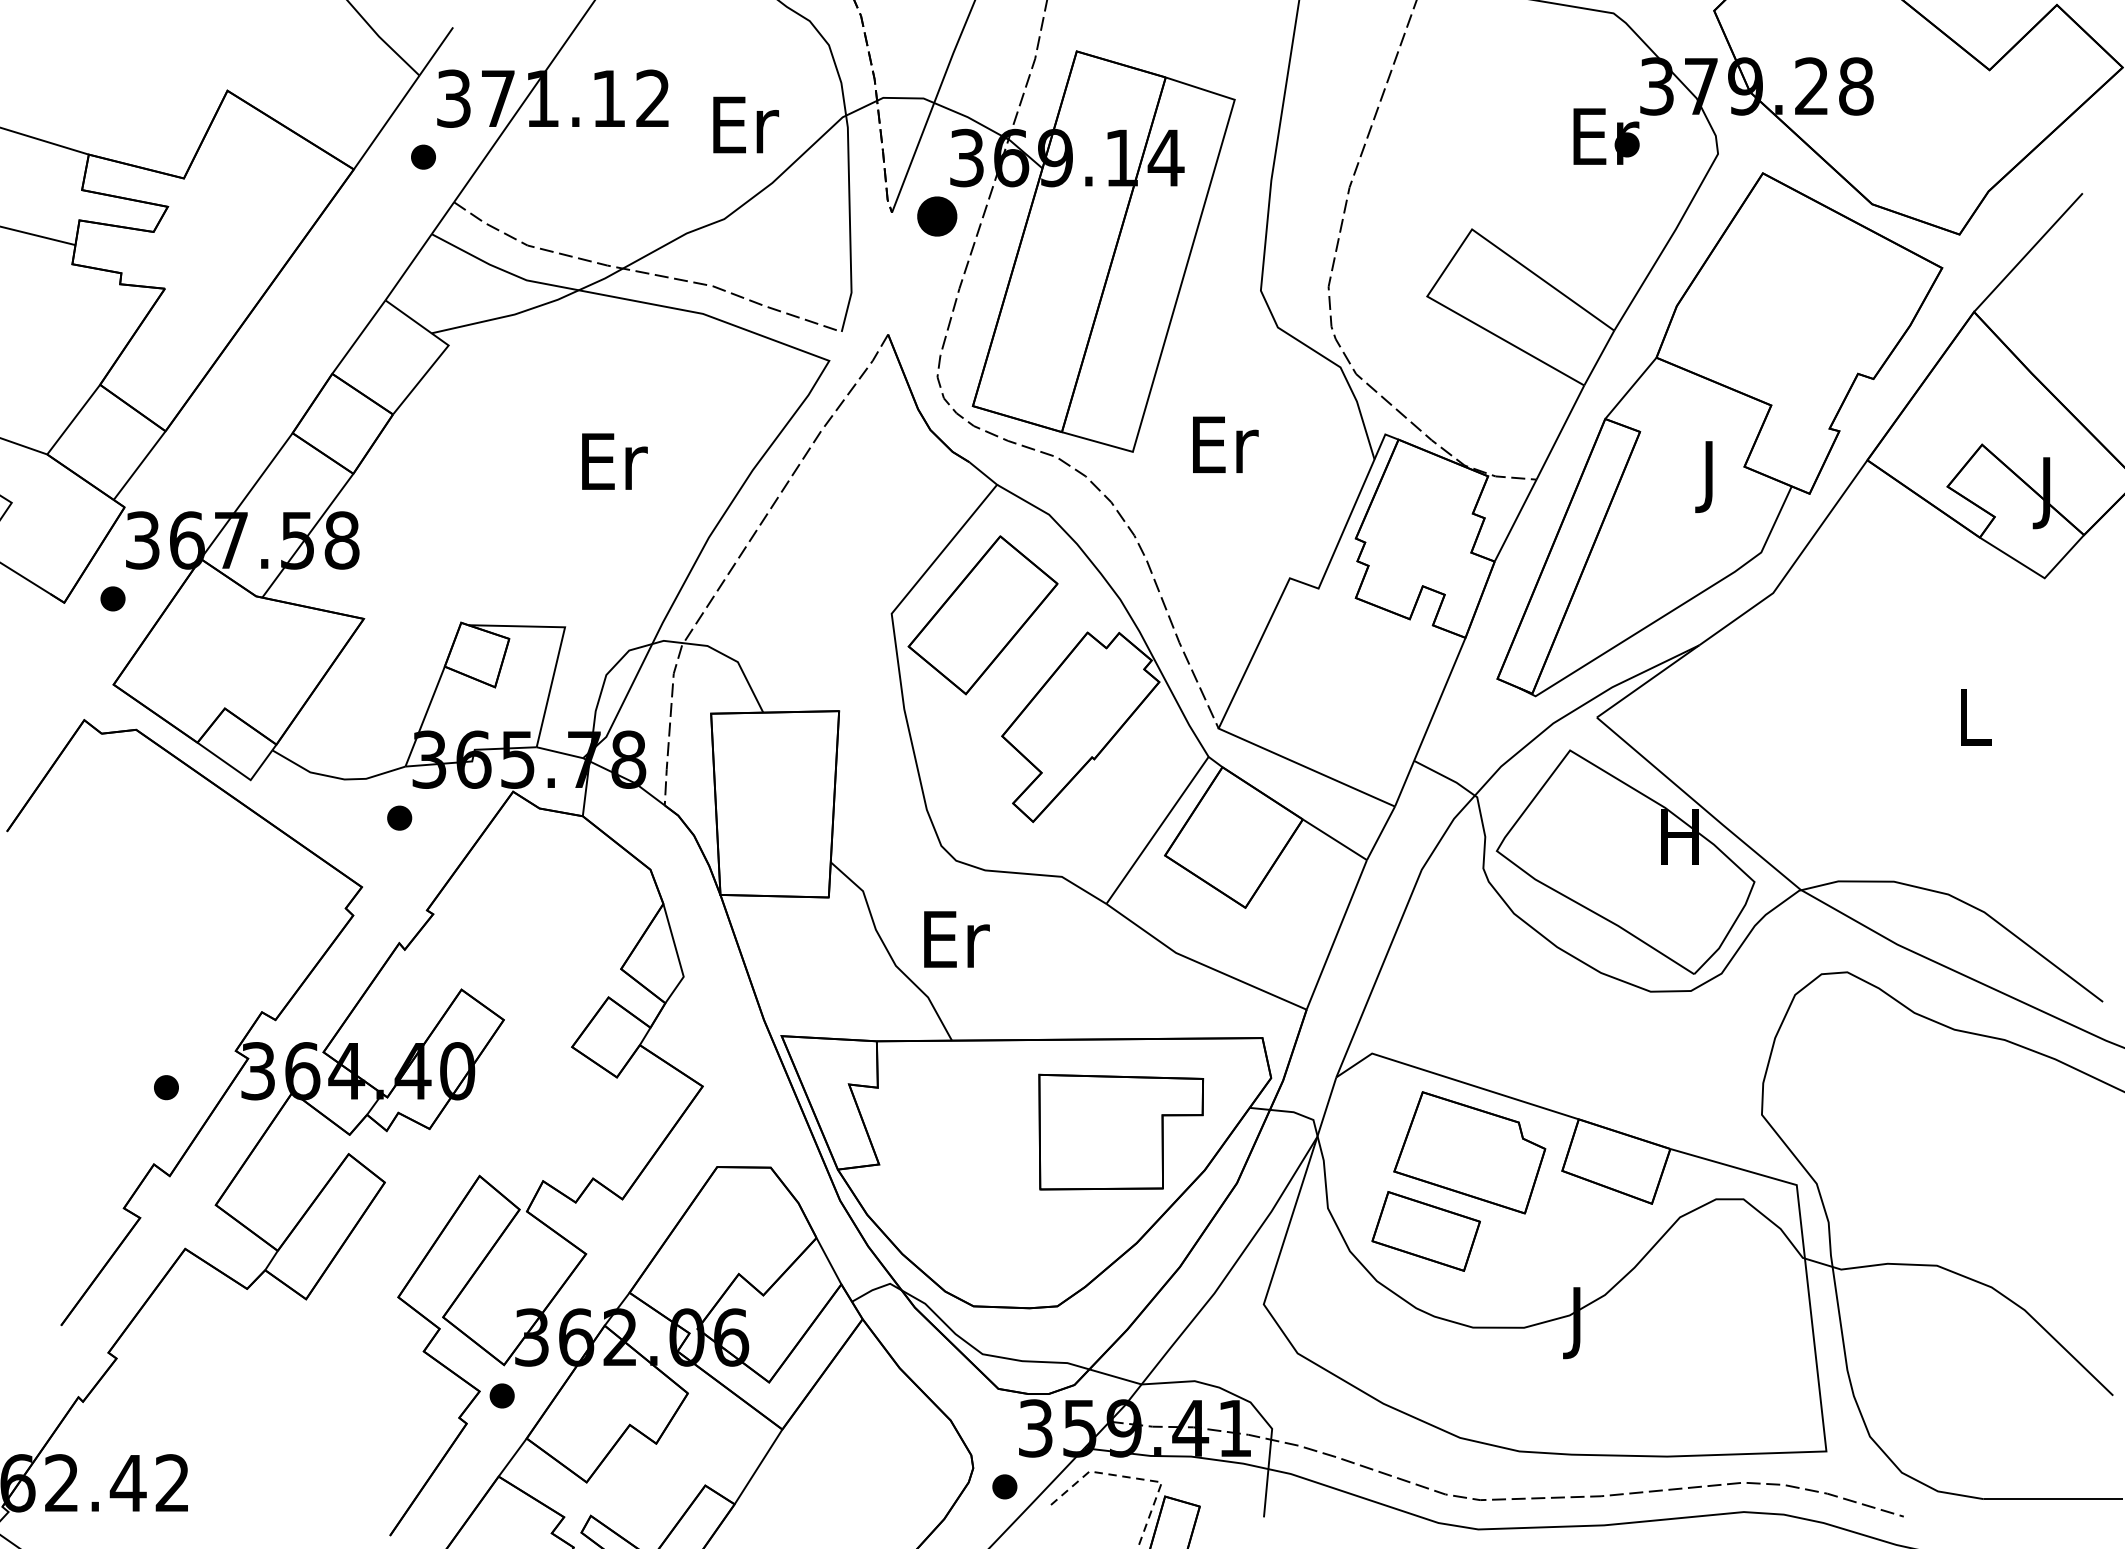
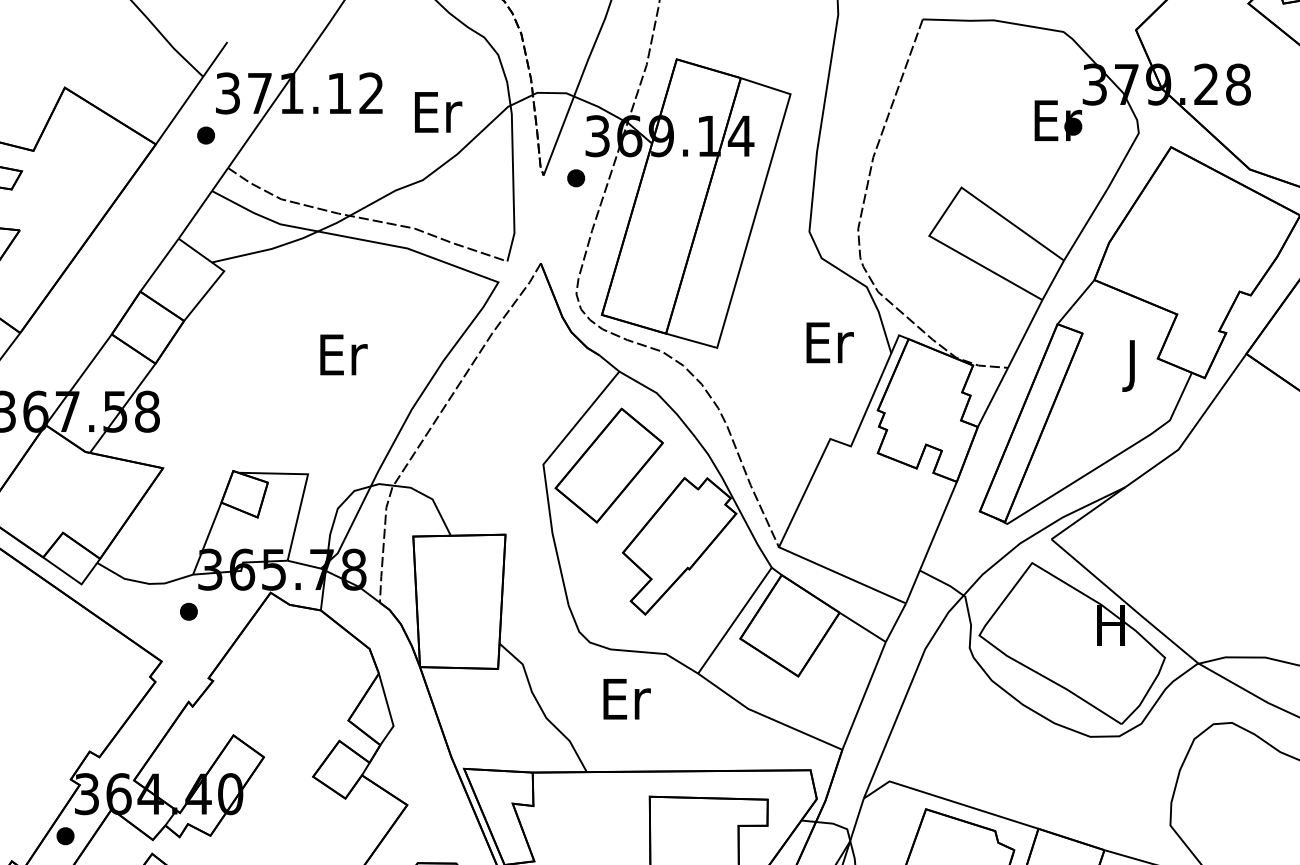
part: (936, 216) -> (575, 178), size x0.62
text: (1225, 444) -> (830, 342), moved
text: (956, 939) -> (626, 699), moved
part: (166, 1087) -> (65, 836), moved

